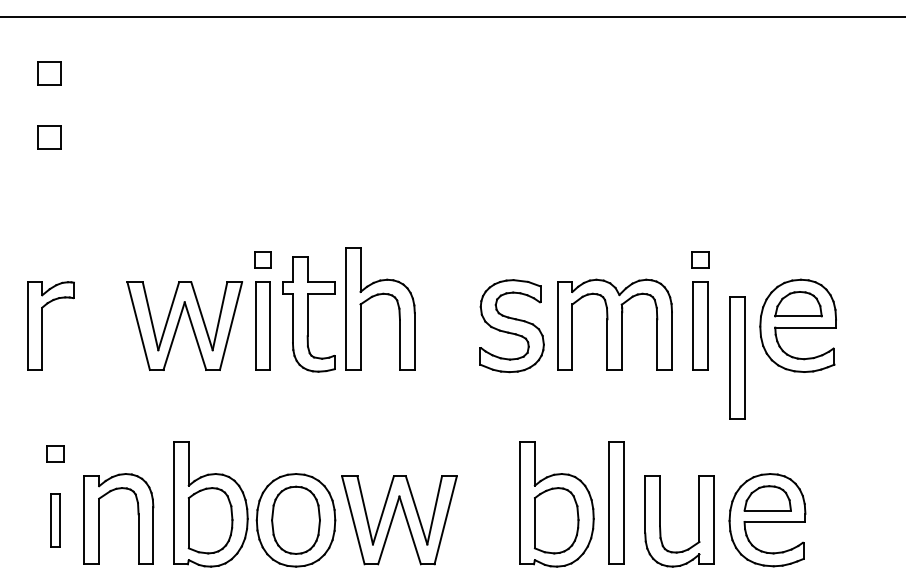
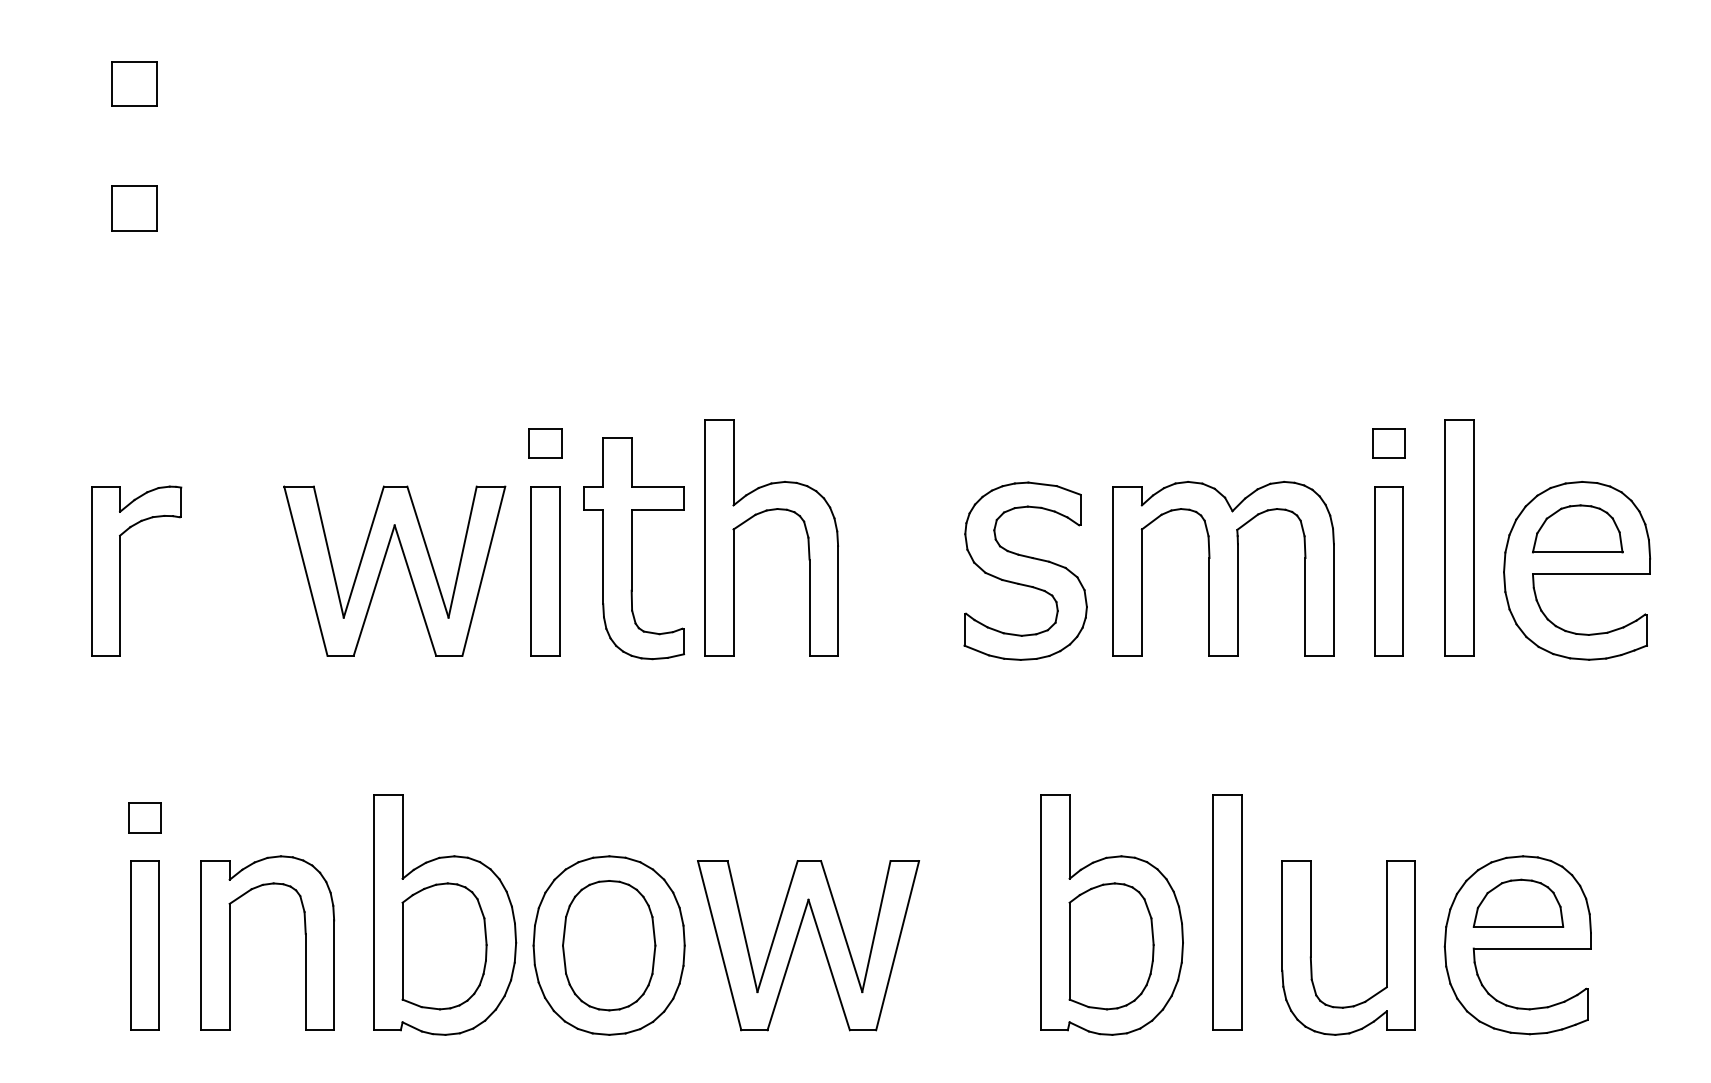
part: (737, 357) -> (1460, 537), moved
part: (55, 519) -> (145, 943), size x1.67

